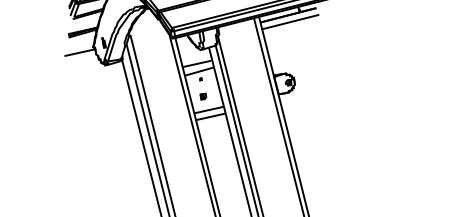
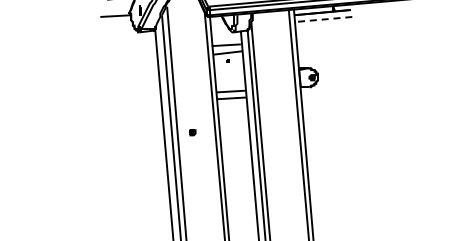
line: (289, 22) -> (322, 19), solid -> dashed
part: (203, 96) -> (192, 132), moved

